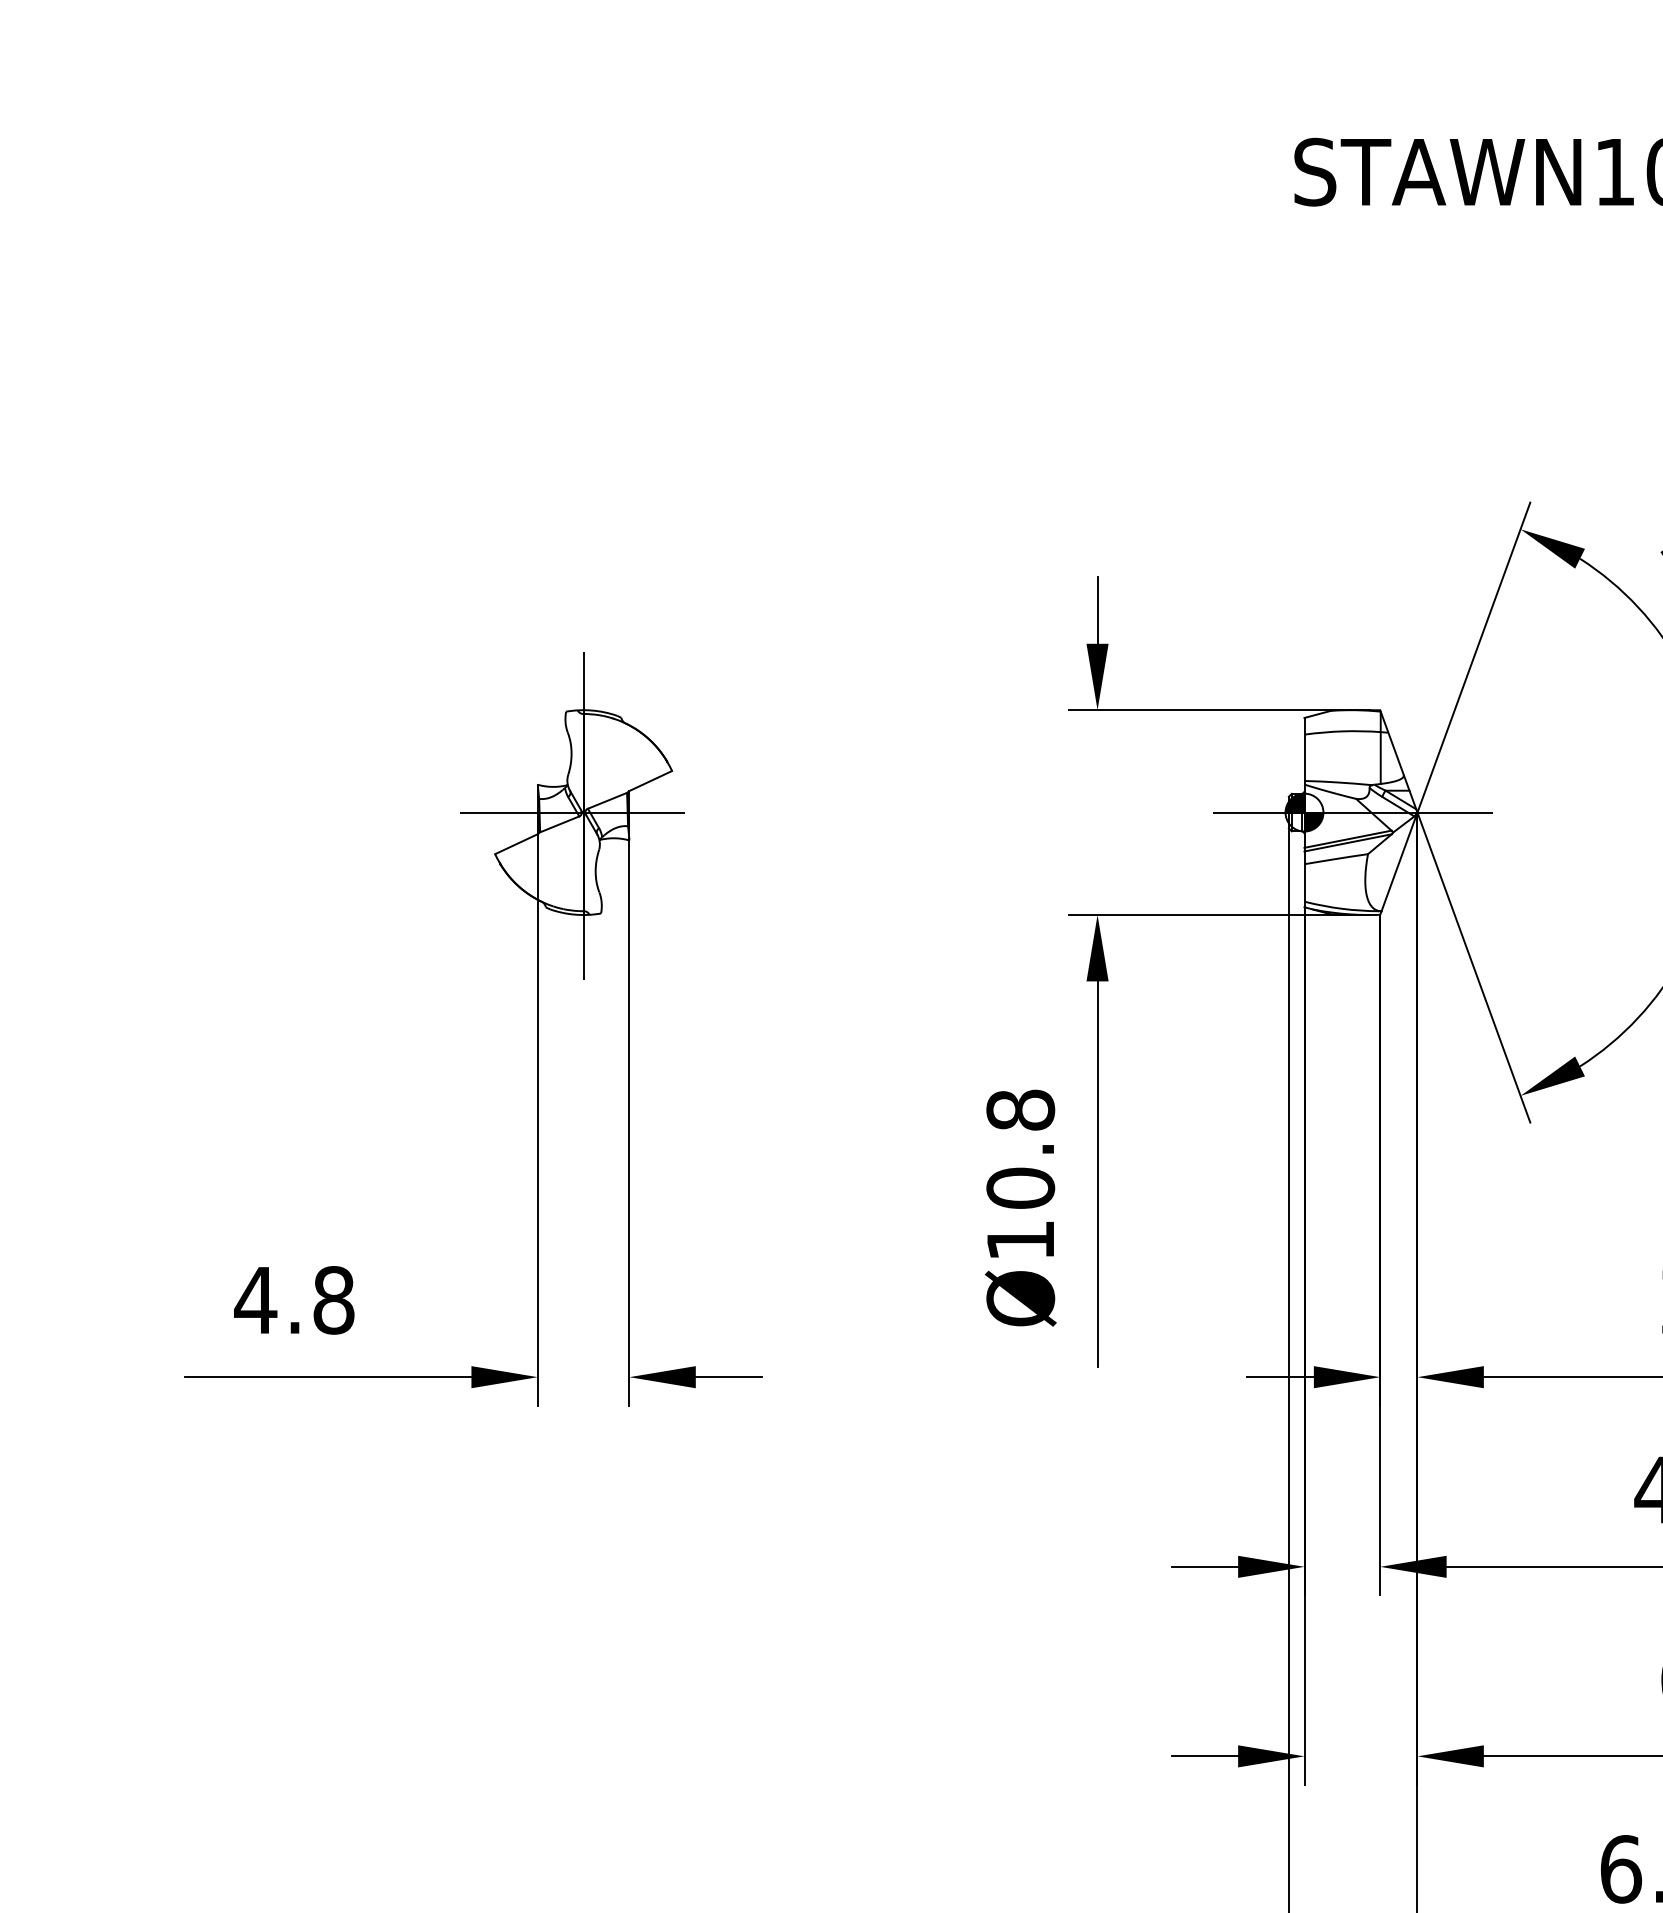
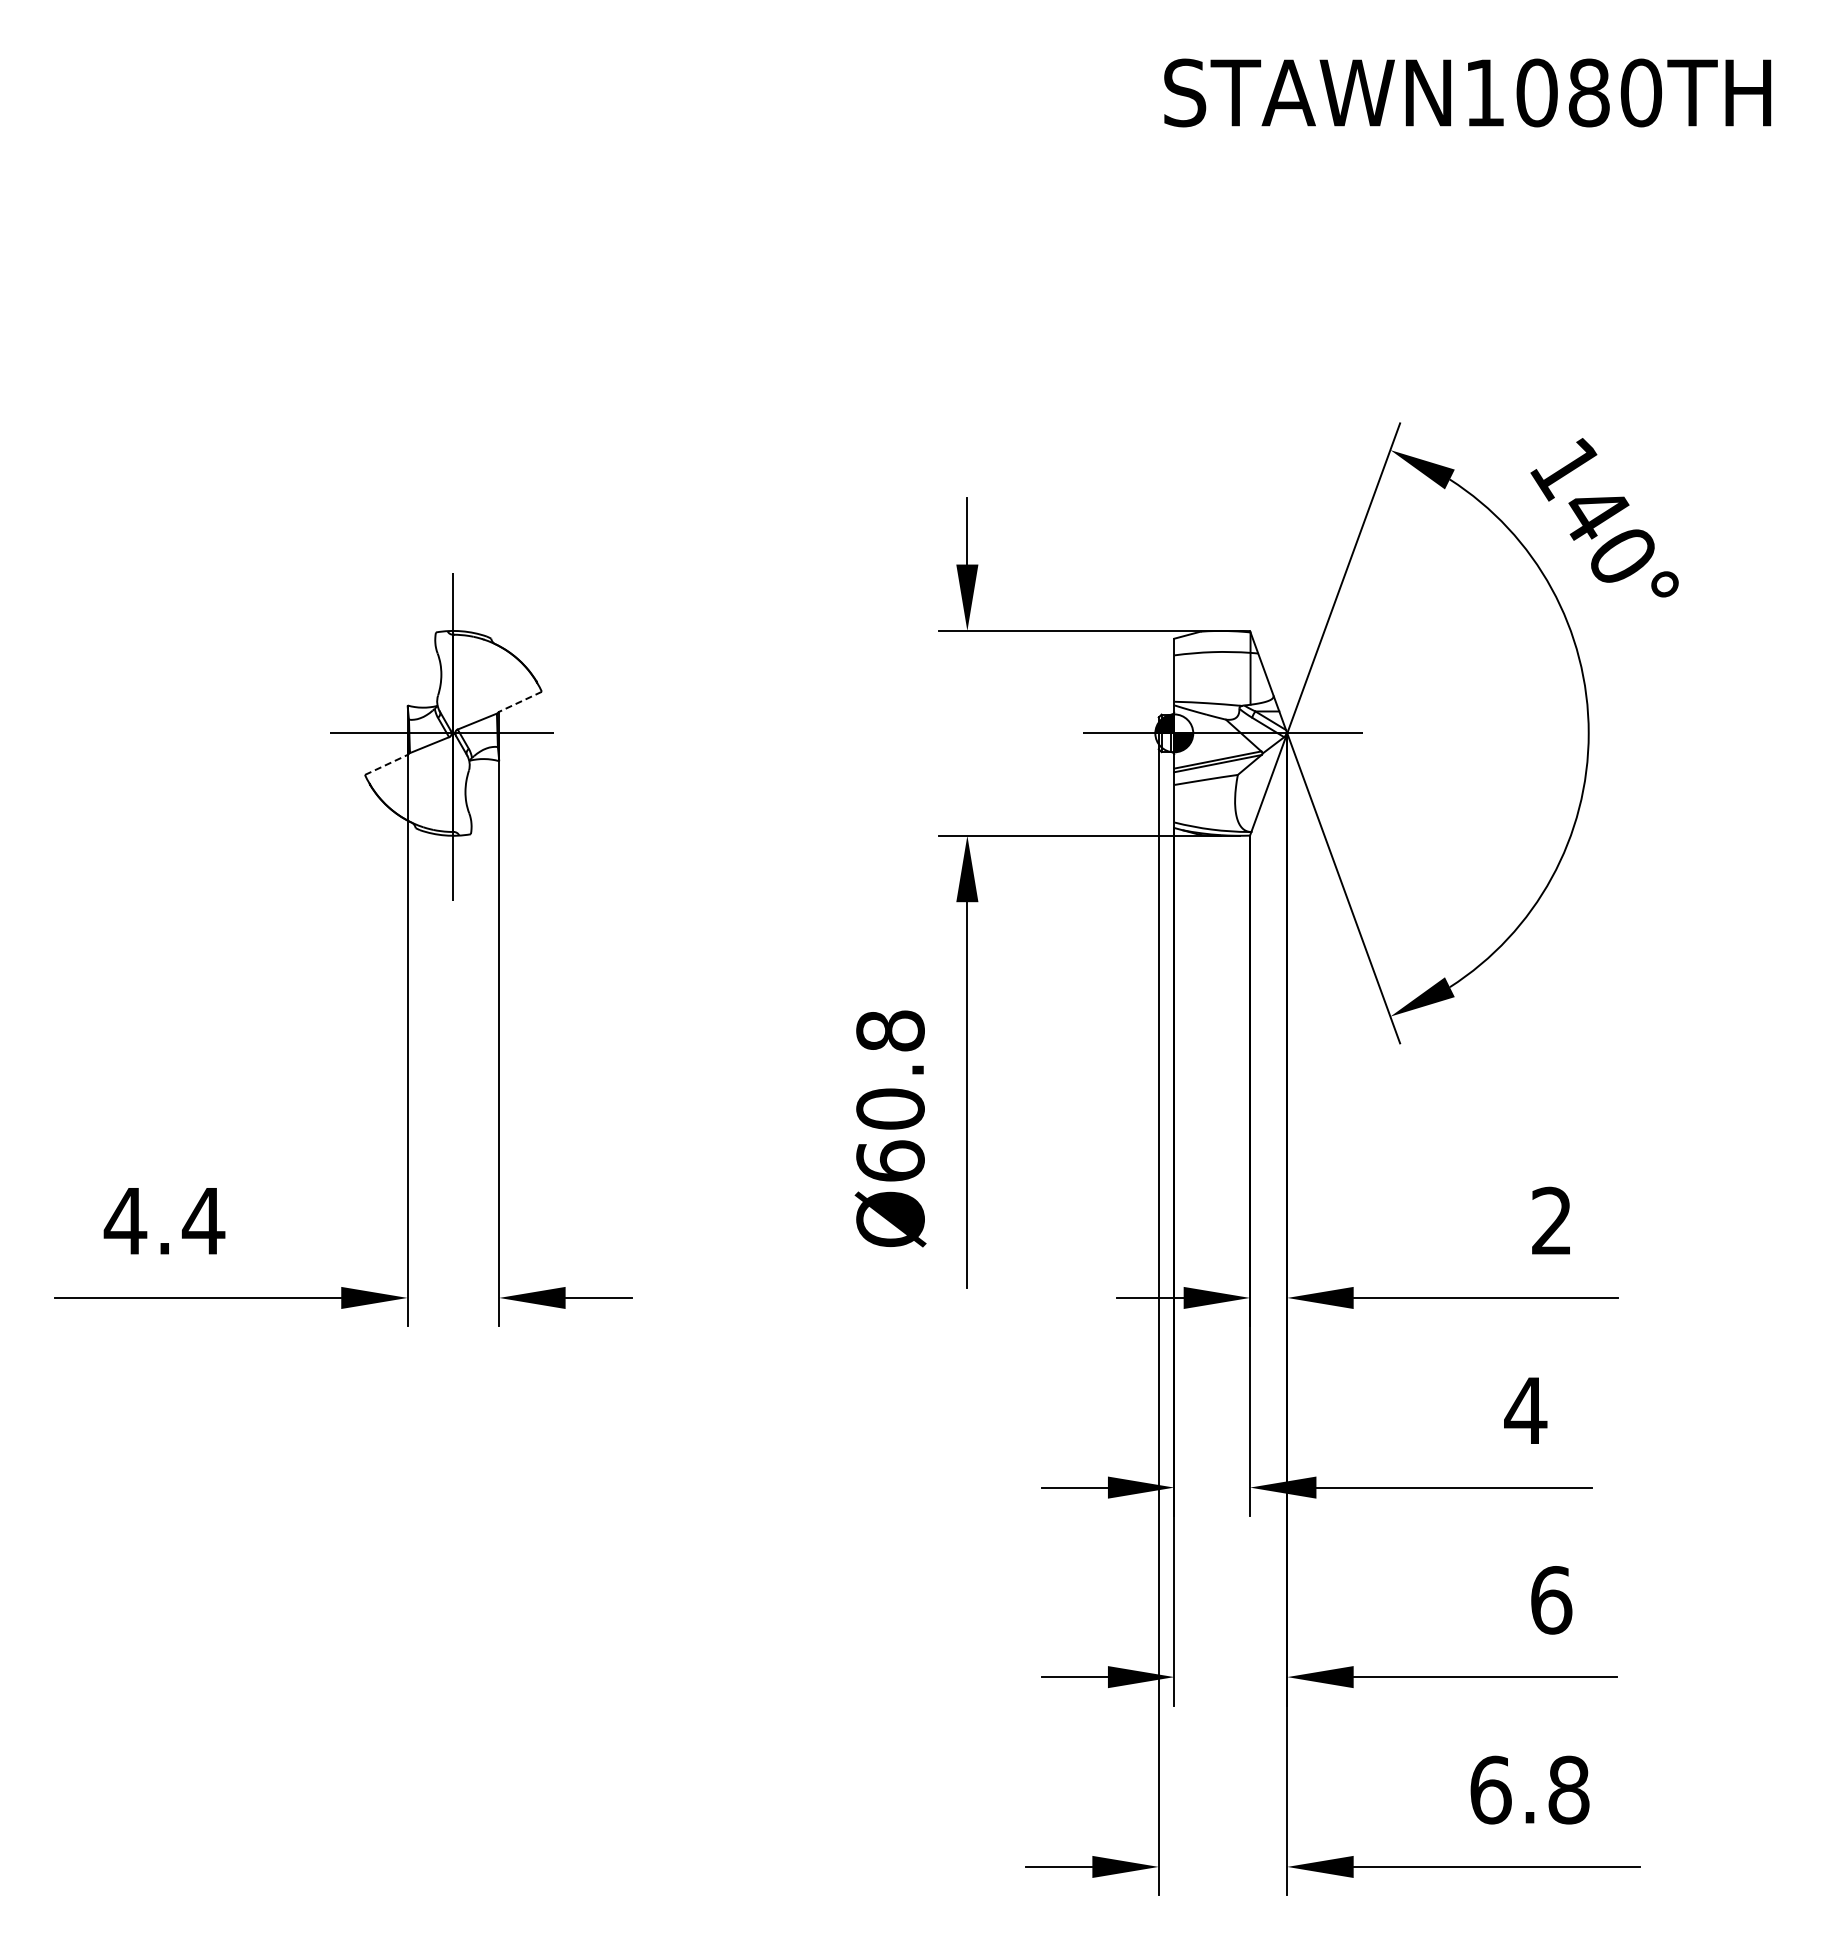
line: (650, 780) -> (520, 701), solid -> dashed
line: (516, 843) -> (386, 764), solid -> dashed
text: (1020, 1239) -> (890, 1160), Ø10.8 -> Ø60.8
text: (333, 1299) -> (203, 1220), 4.8 -> 4.4

